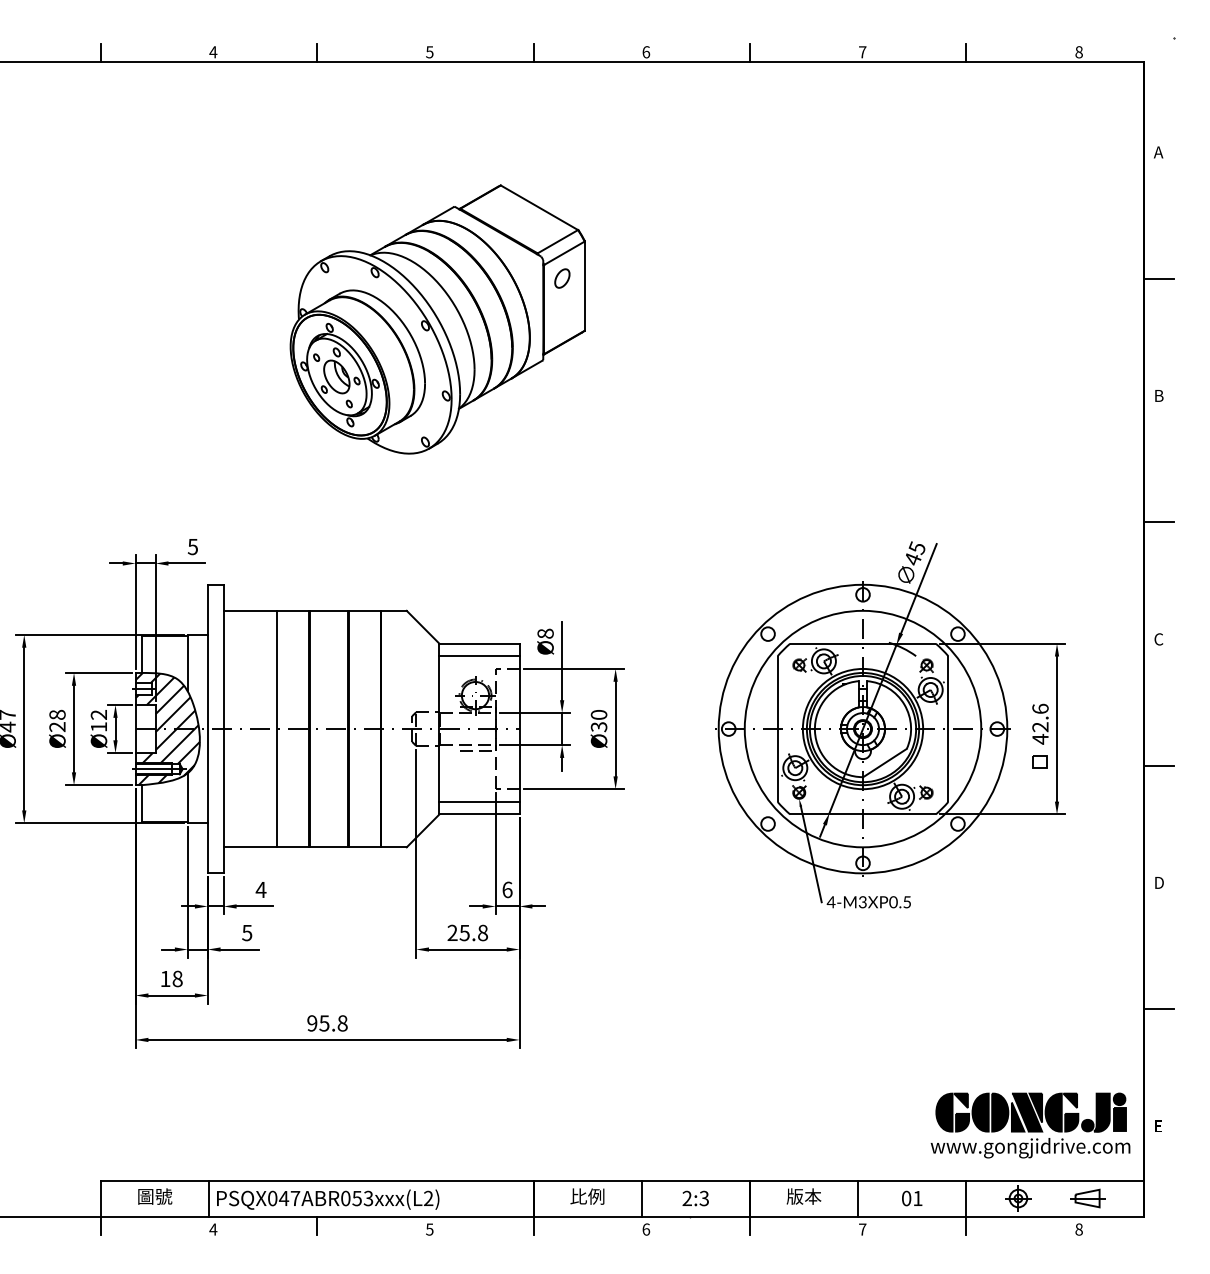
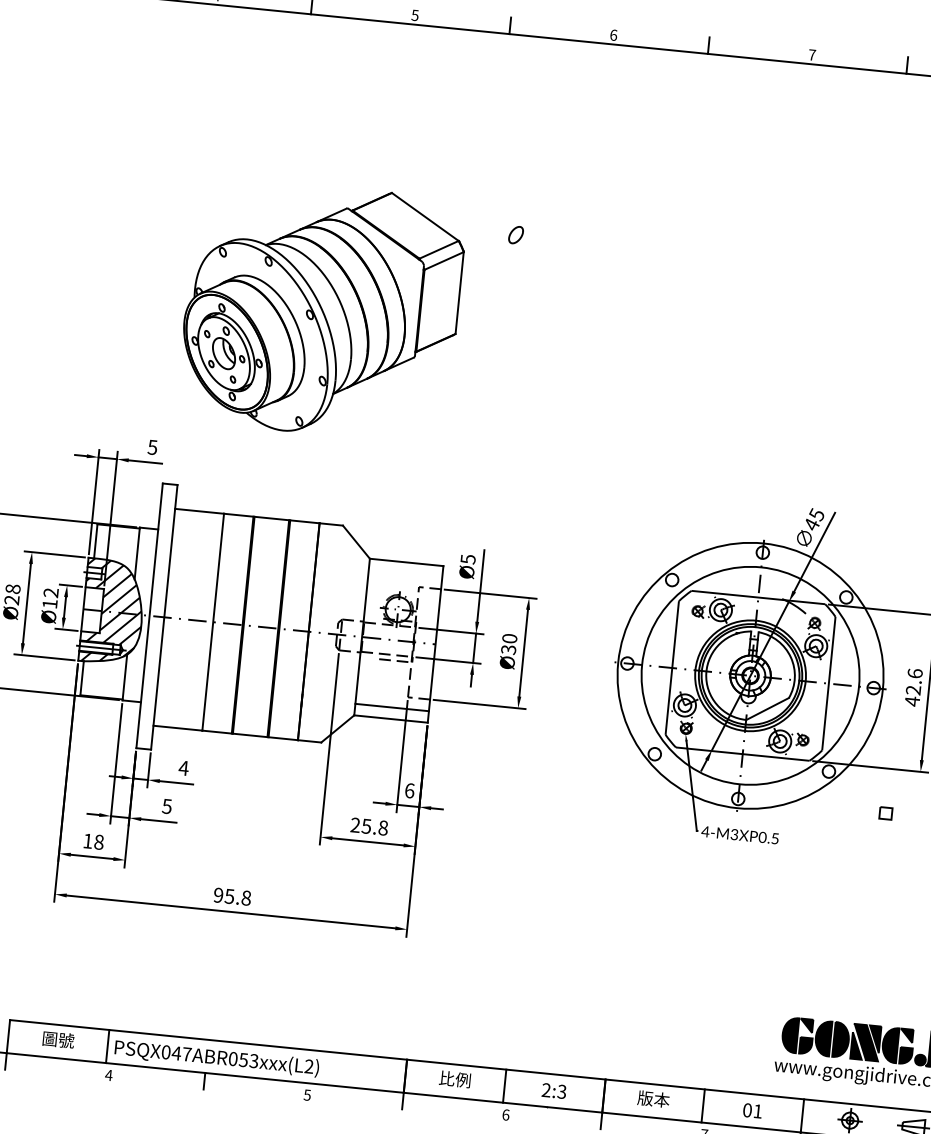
part: (437, 319) -> (321, 310), moved
text: (545, 633) -> (468, 559), Ø8 -> Ø5
line: (479, 656) -> (405, 574), removed
part: (1039, 761) -> (885, 812), moved

